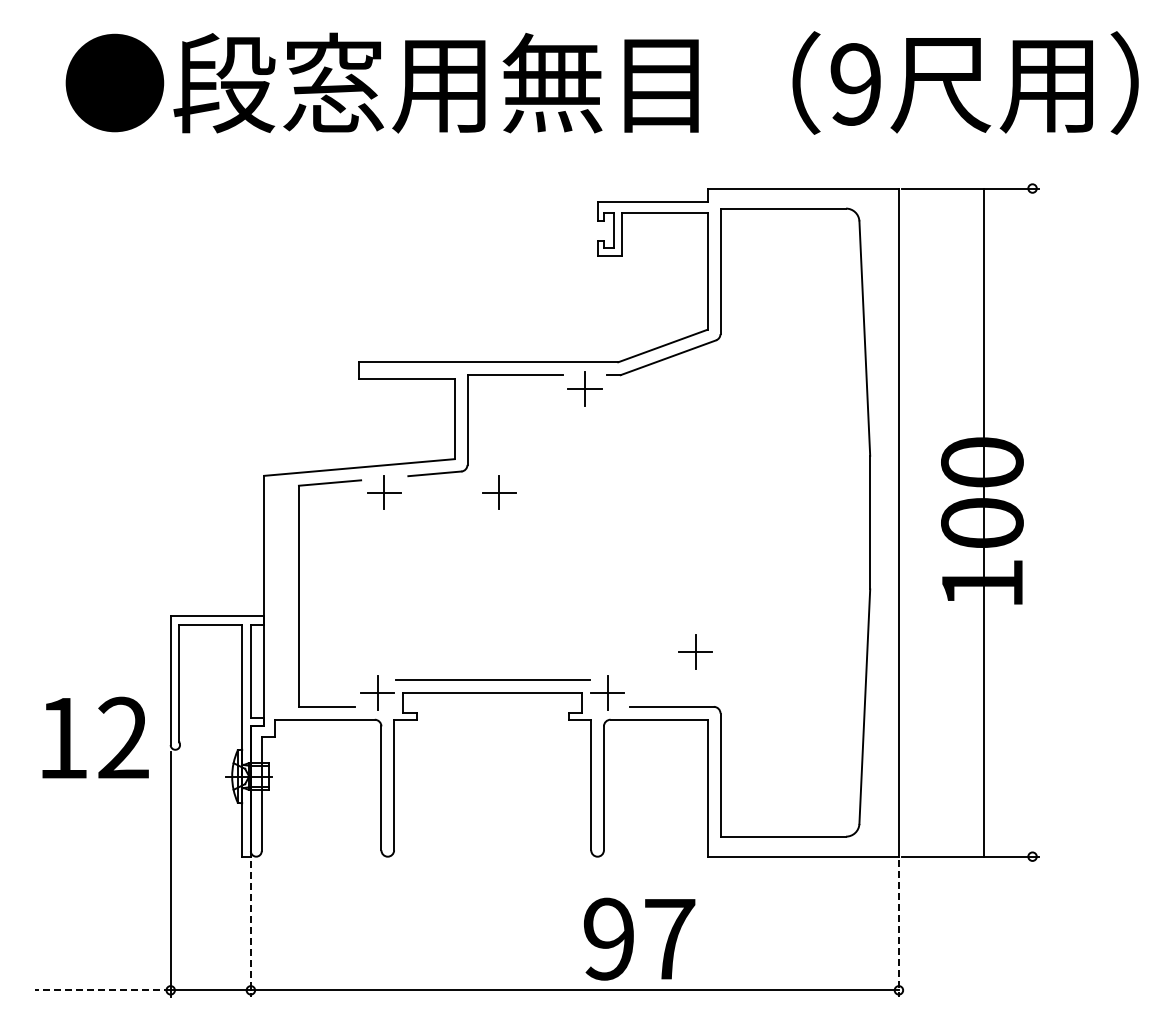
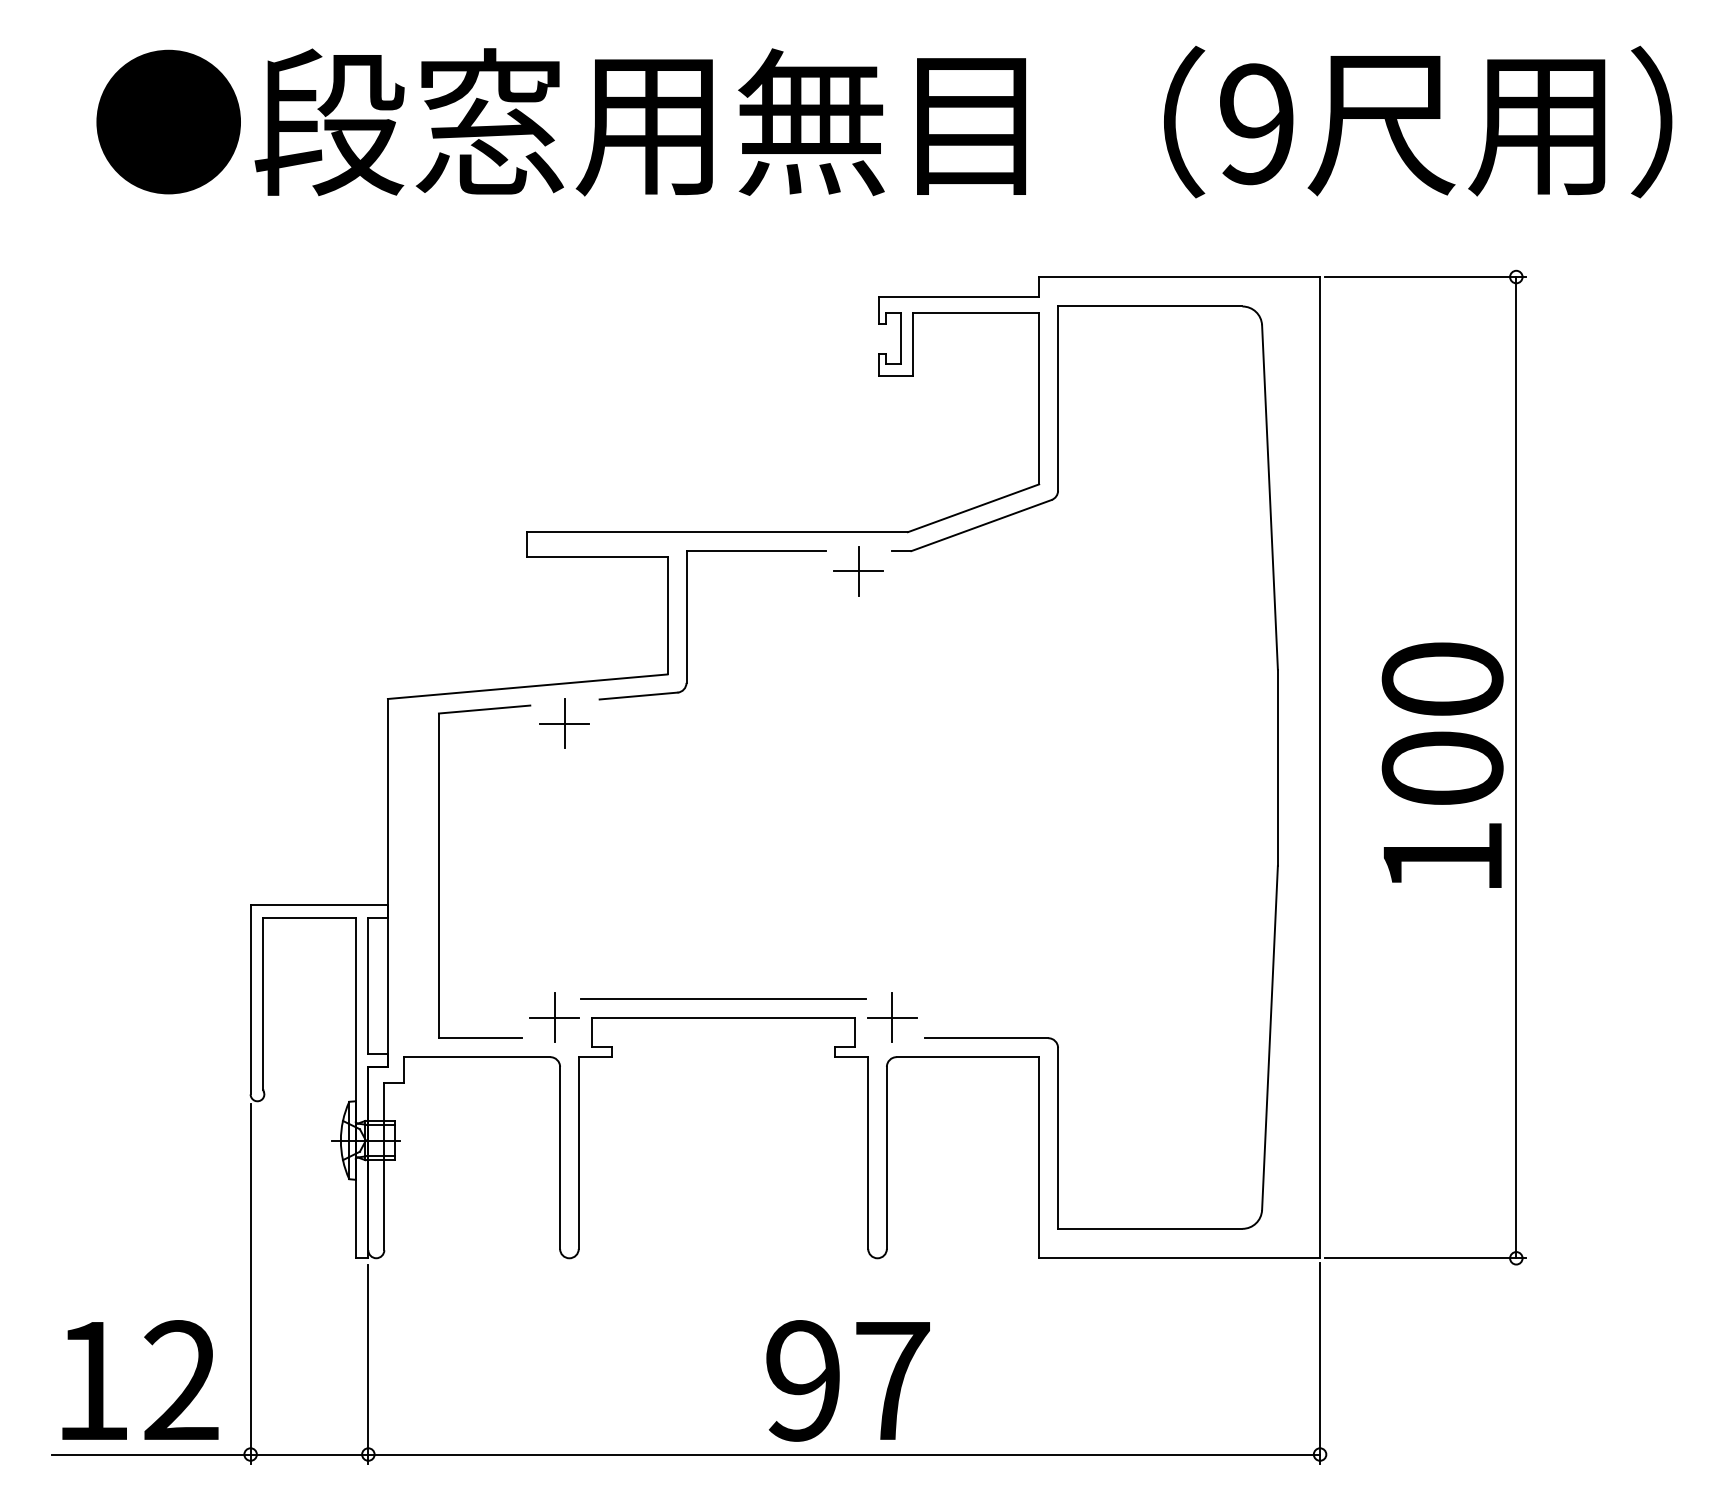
part: (499, 492) -> (733, 723), removed
line: (983, 522) -> (1516, 767), moved
part: (695, 651) -> (1021, 956), removed
text: (95, 737) -> (140, 1379), moved
line: (250, 929) -> (367, 1365), dashed -> solid
line: (898, 929) -> (1319, 1365), dashed -> solid
text: (639, 938) -> (848, 1379), moved
line: (102, 990) -> (150, 1454), dashed -> solid

